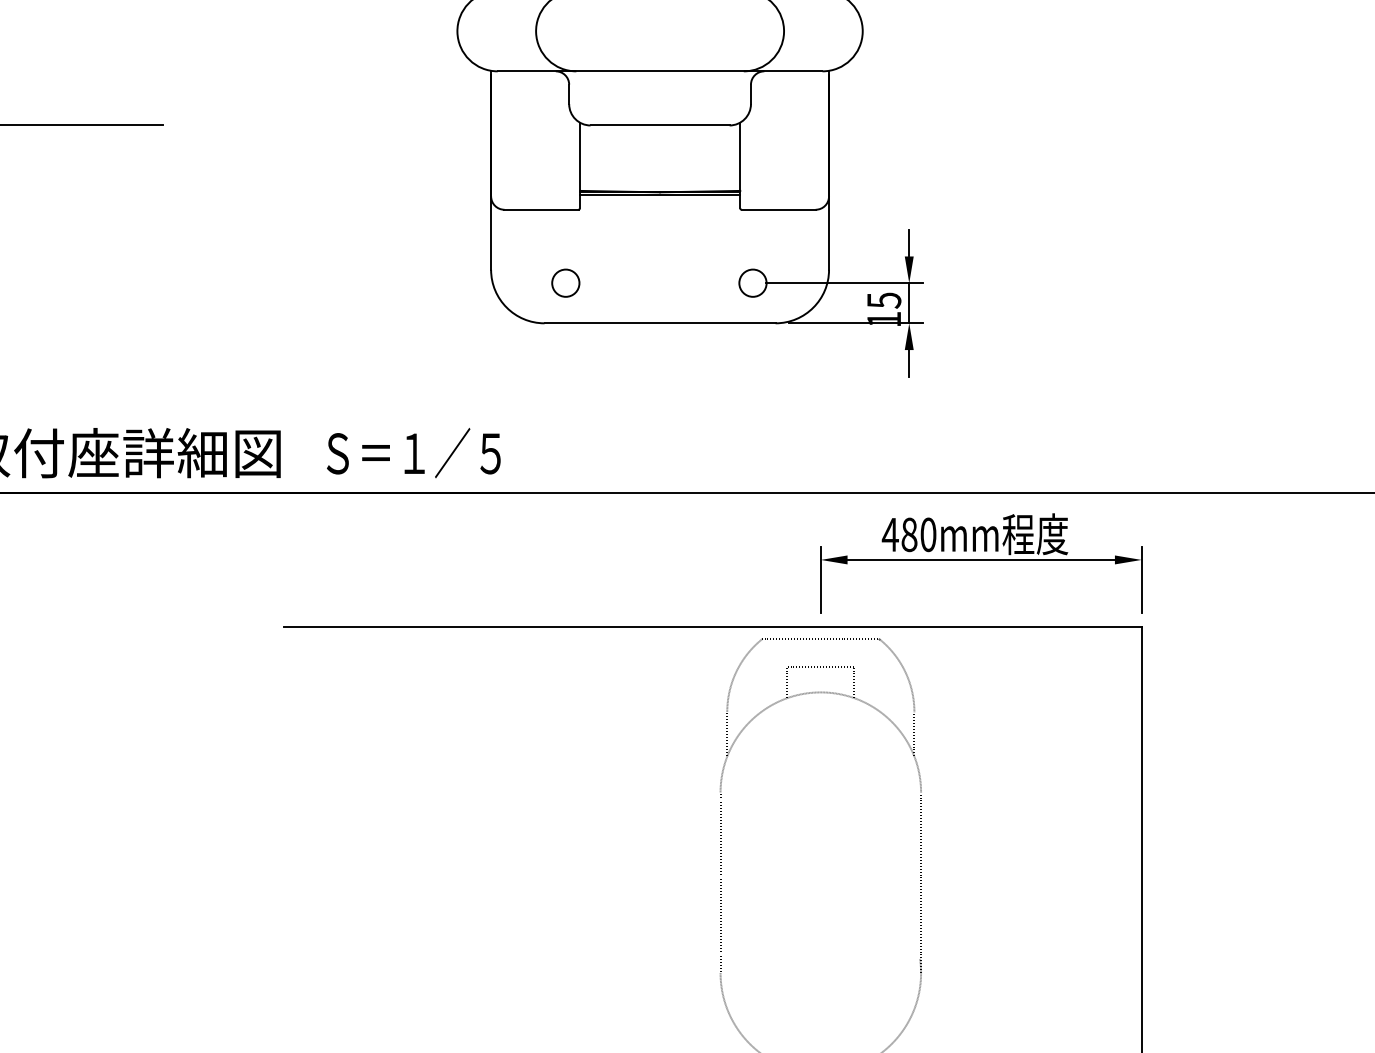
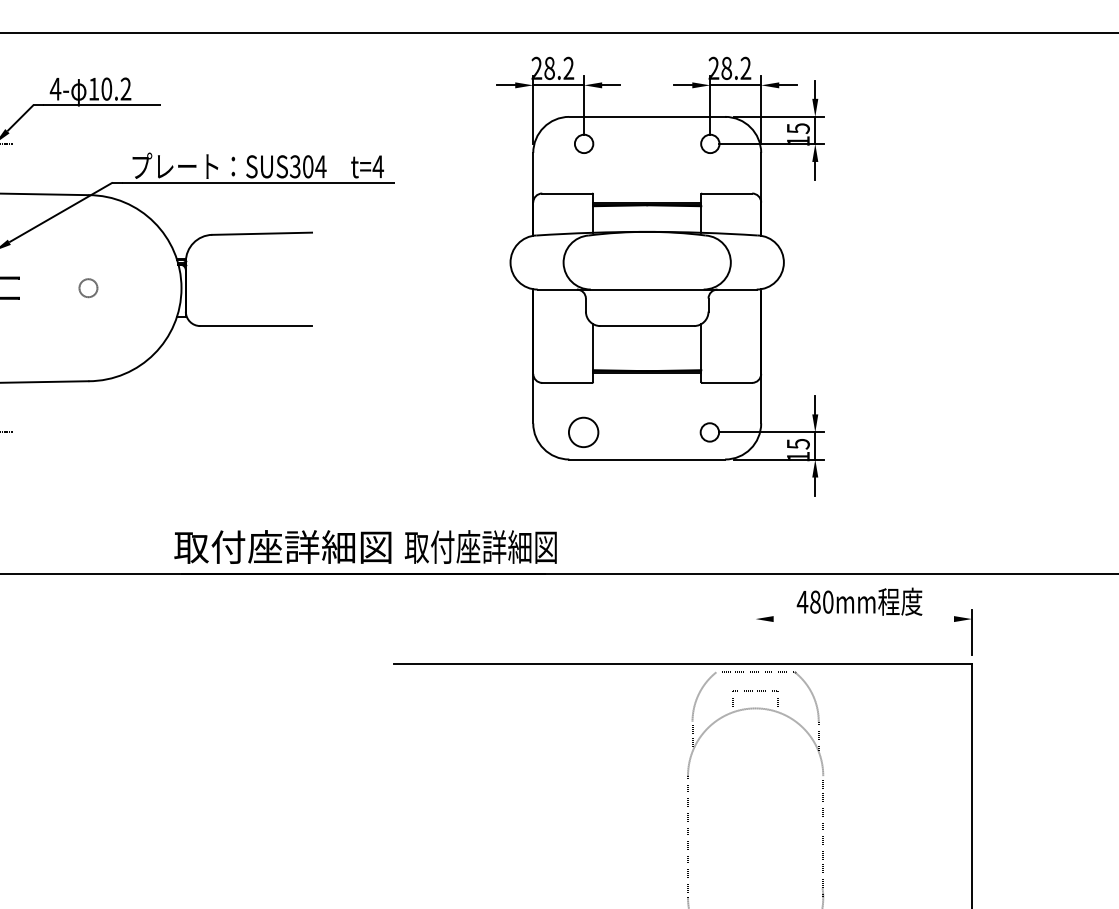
circle: (565, 283) -> (583, 432), size x1.6
text: (412, 452) -> (480, 546), Ｓ＝１／５ -> 取付座詳細図
line: (980, 560) -> (863, 619), removed
line: (820, 579) -> (755, 632), removed

